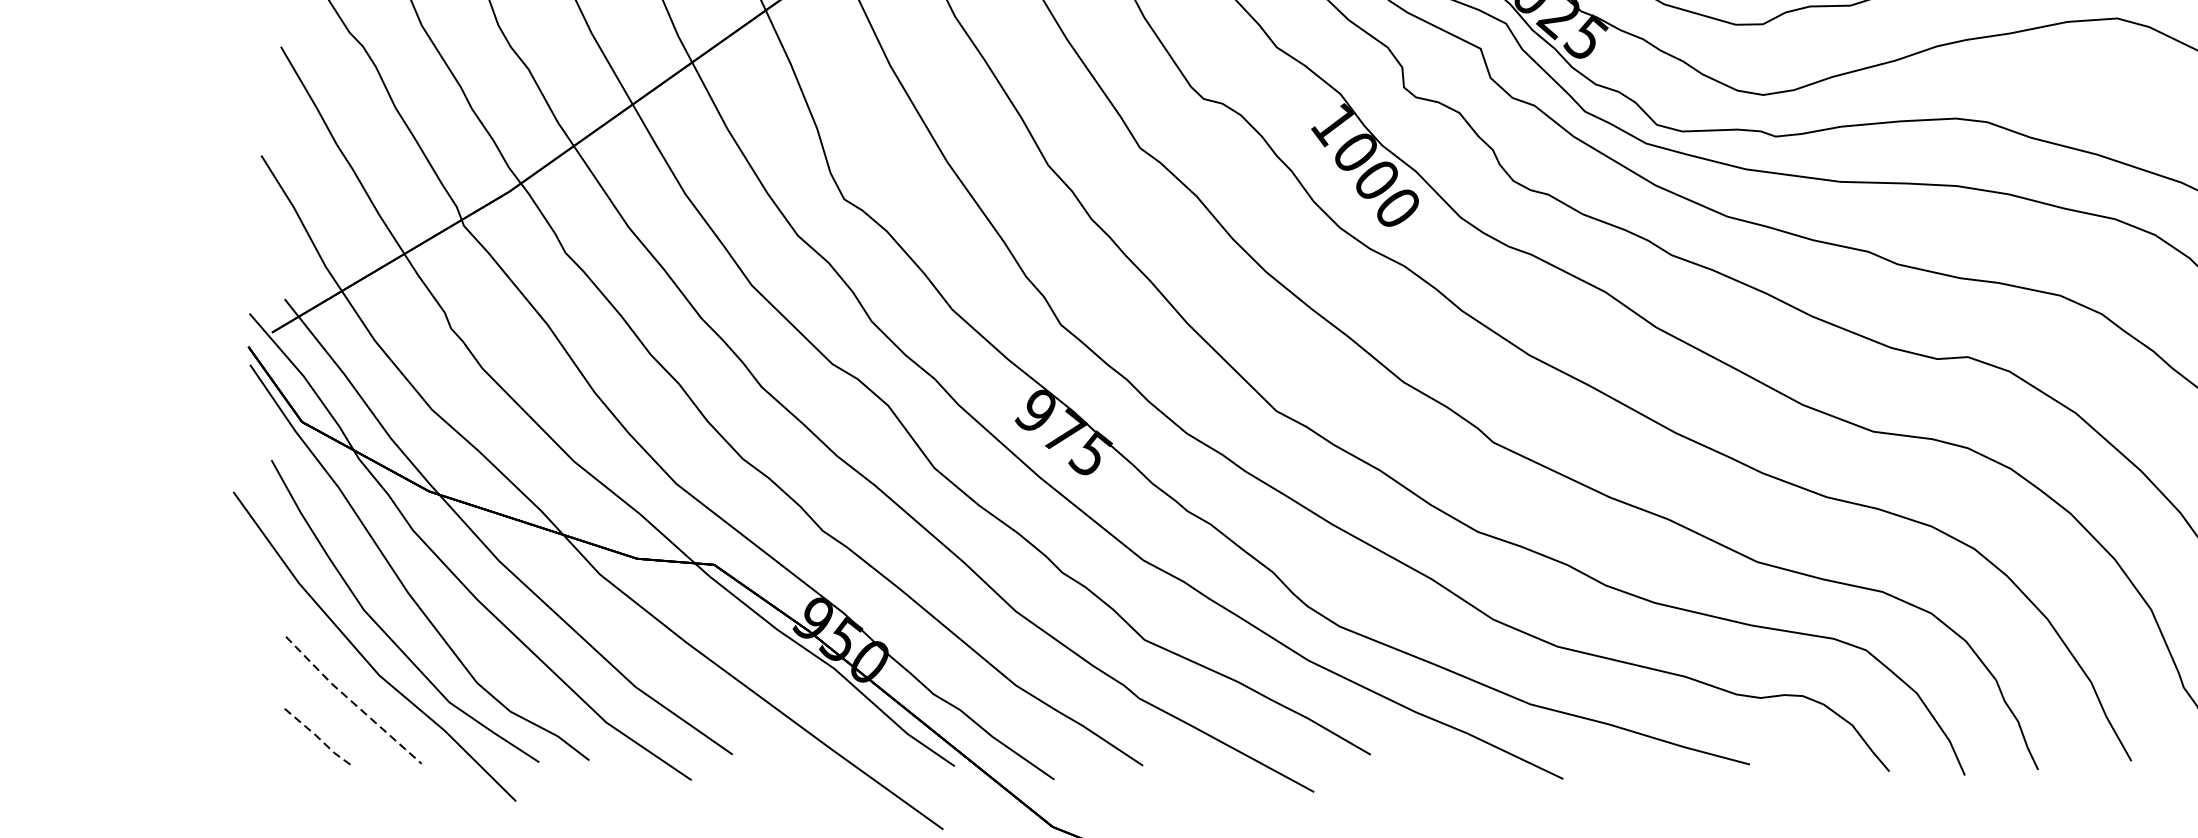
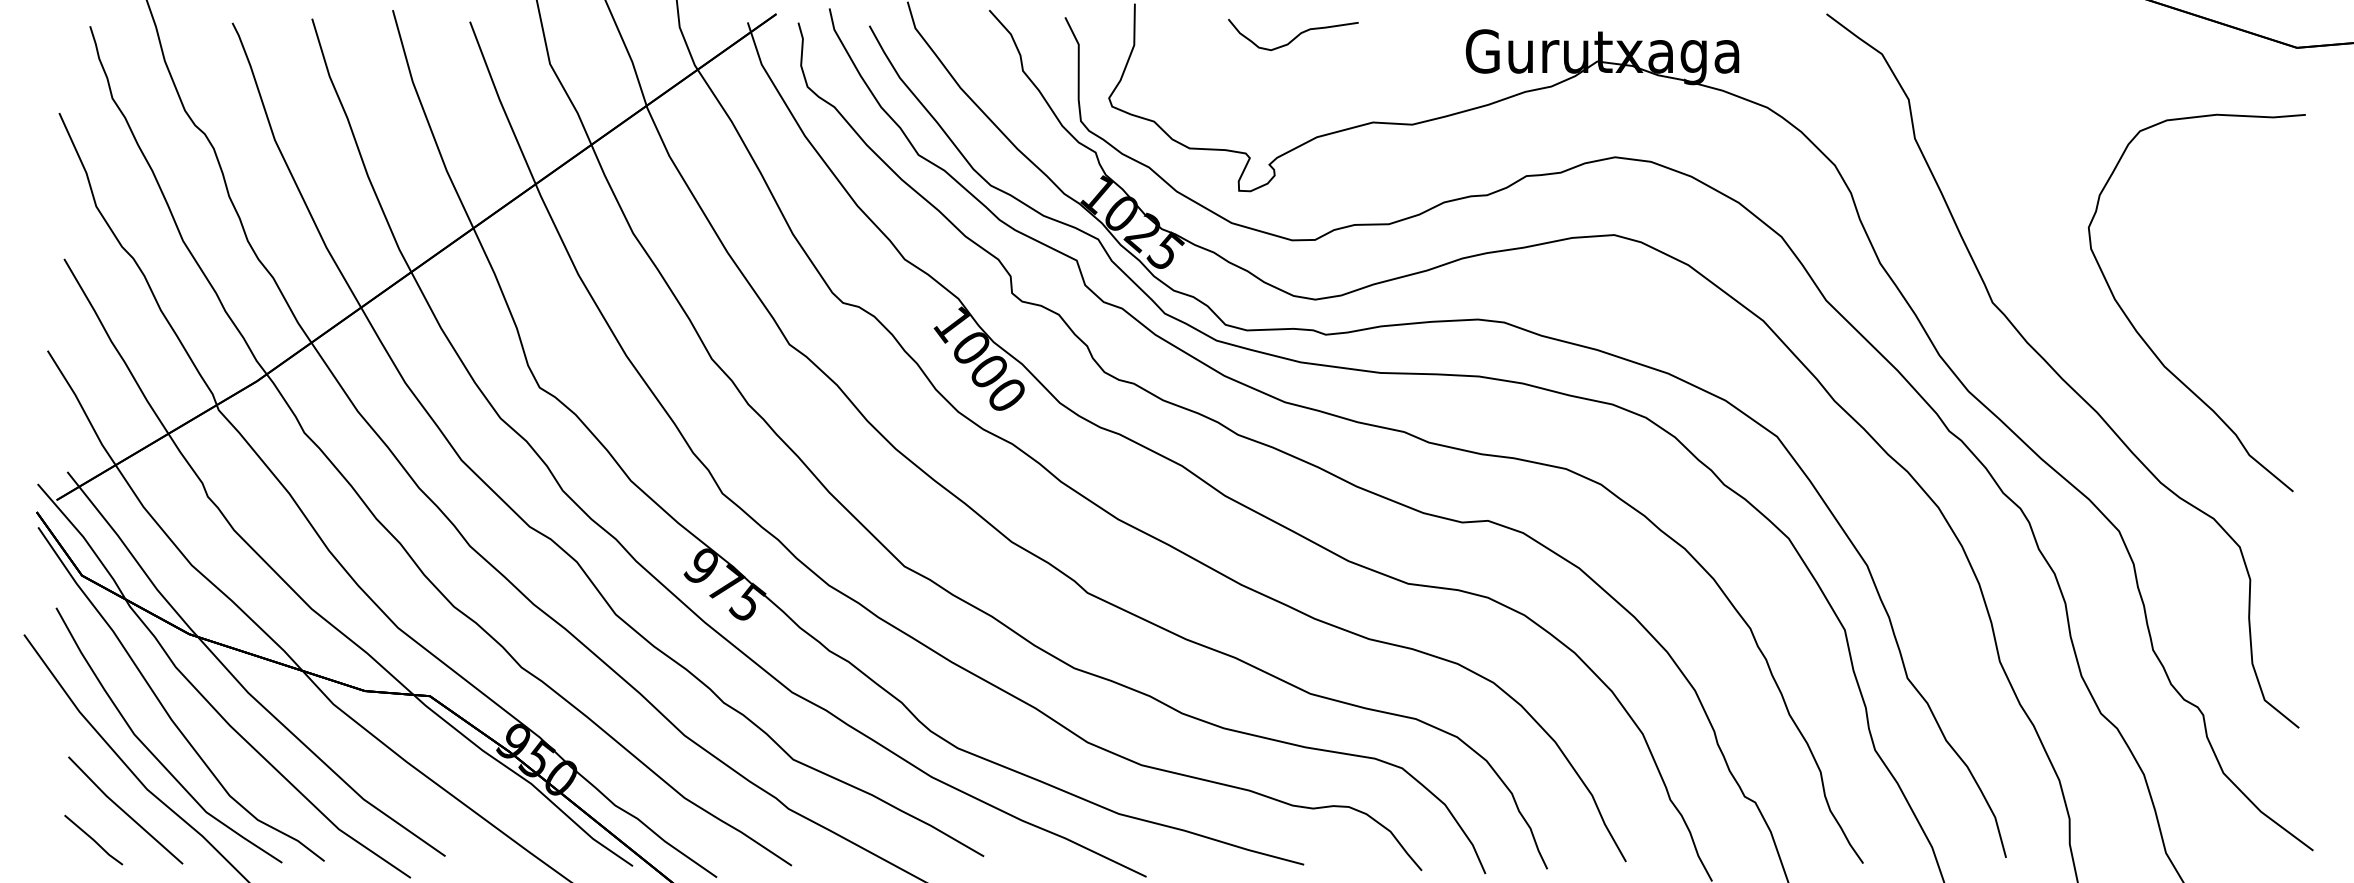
line: (352, 702) -> (124, 812), dashed -> solid
line: (315, 735) -> (93, 840), dashed -> solid

